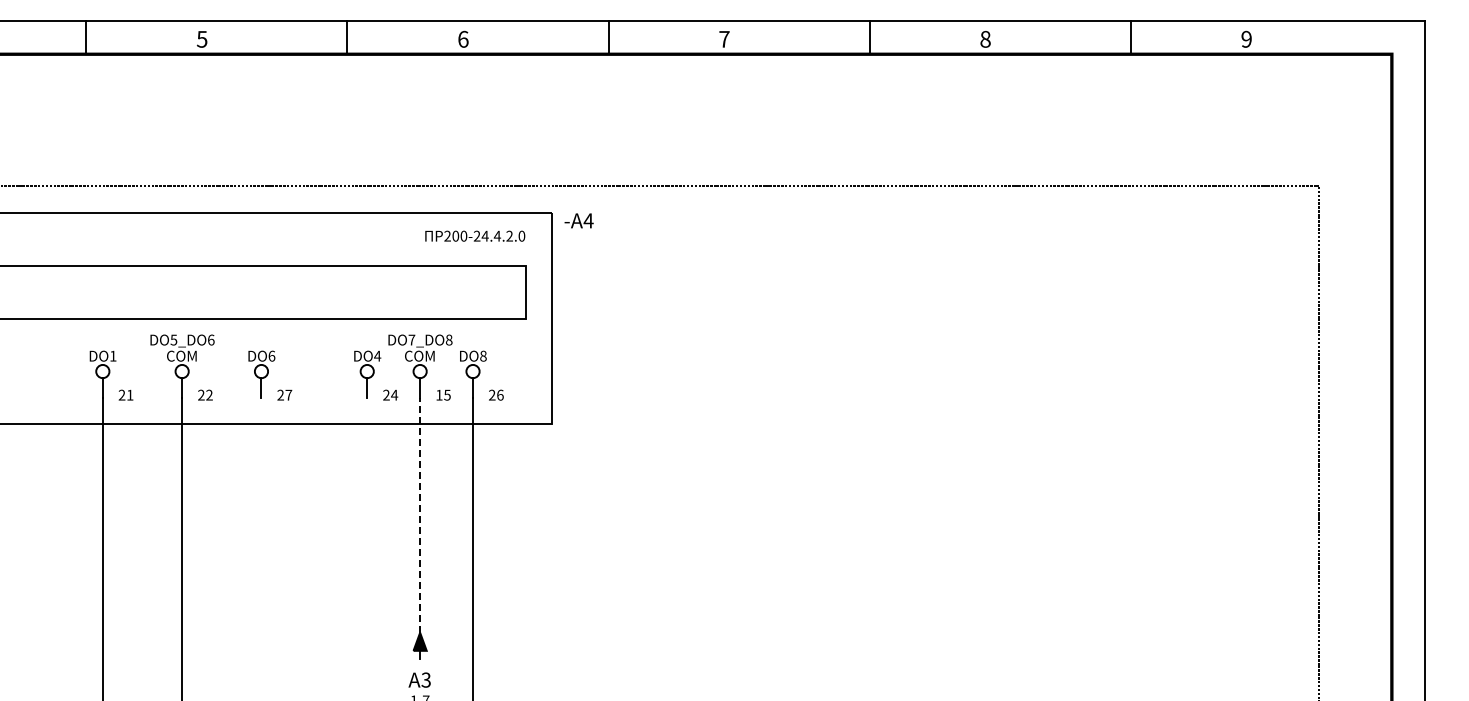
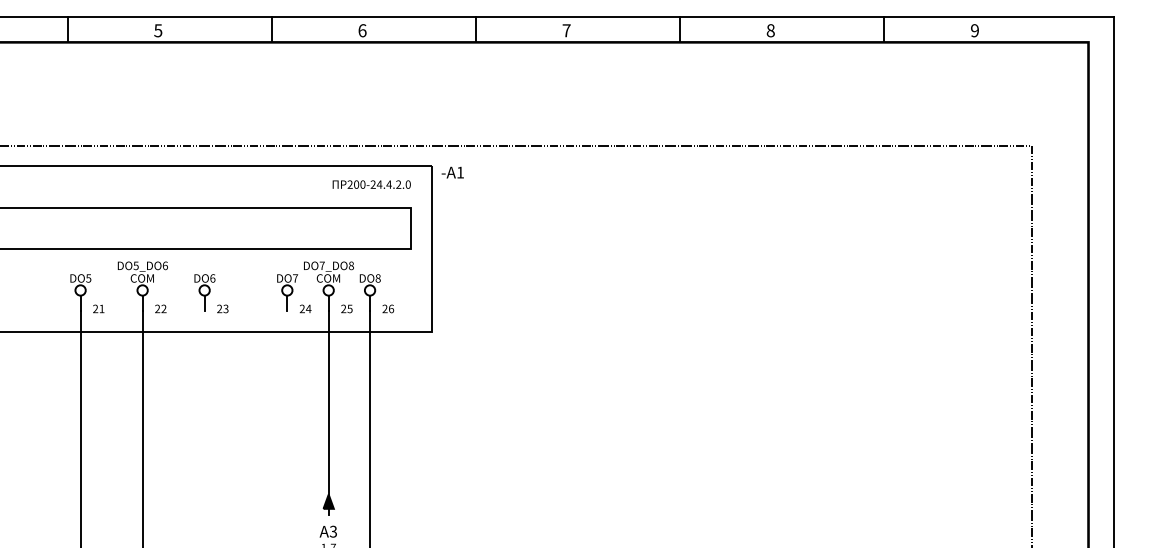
text: (588, 220) -> (460, 172), -A4 -> -A1
text: (112, 355) -> (88, 277), DO1 -> DO5
text: (377, 355) -> (295, 277), DO4 -> DO7
text: (288, 394) -> (225, 308), 27 -> 23
text: (439, 394) -> (343, 308), 15 -> 25
line: (420, 514) -> (328, 402), dashed -> solid

